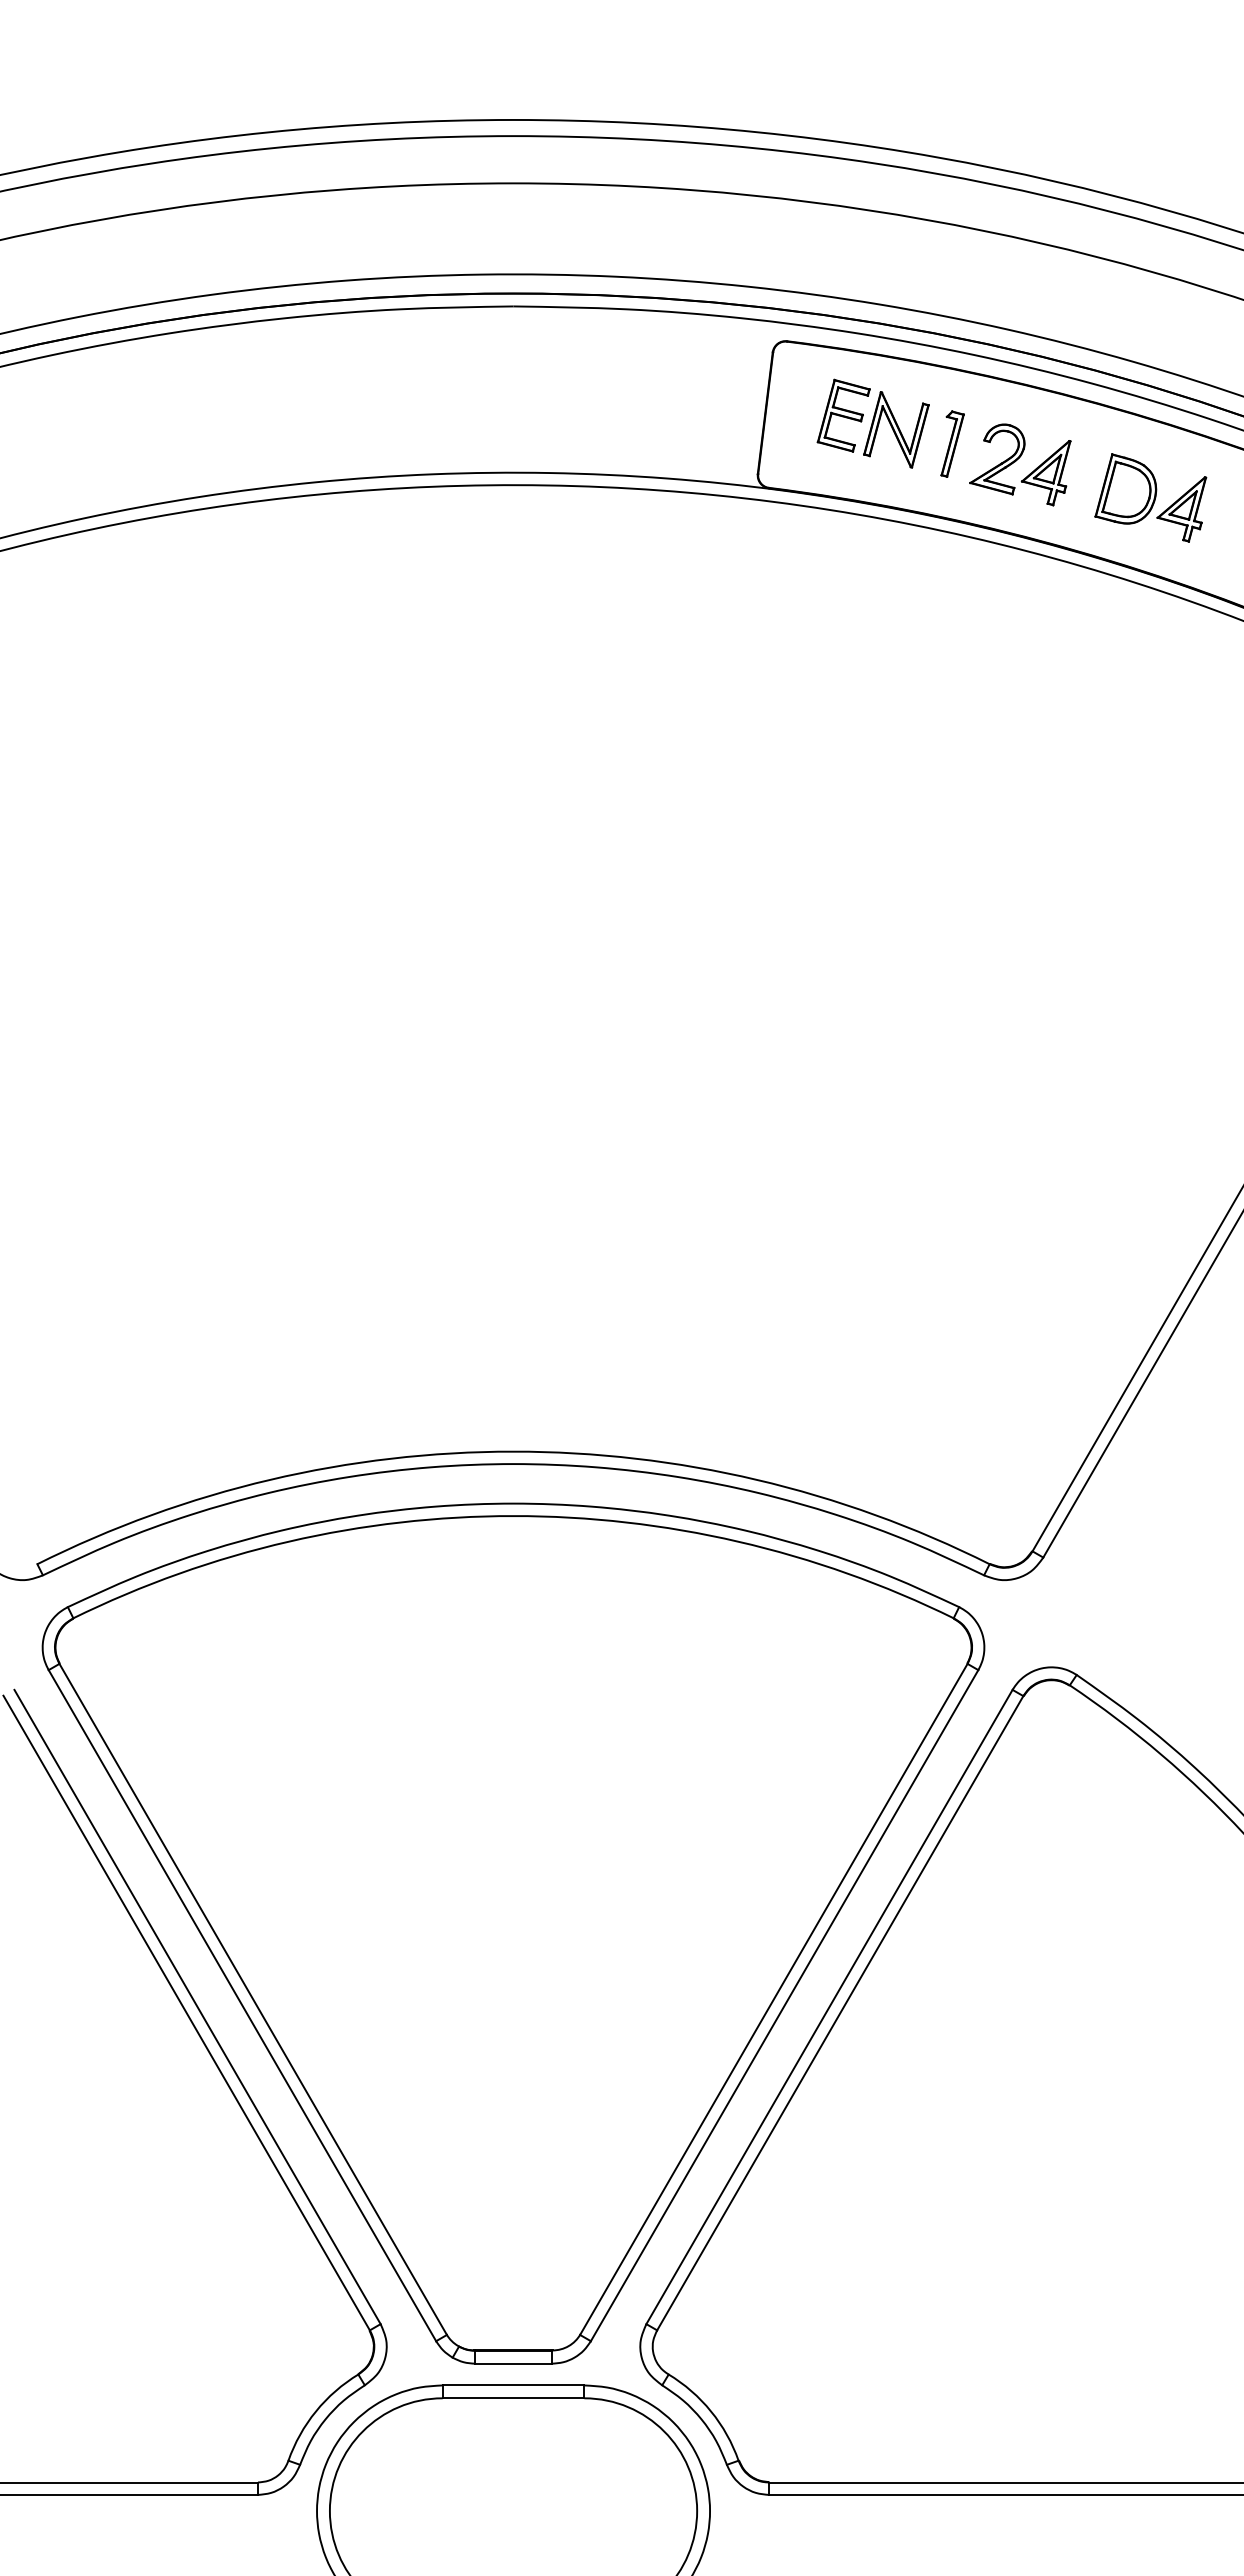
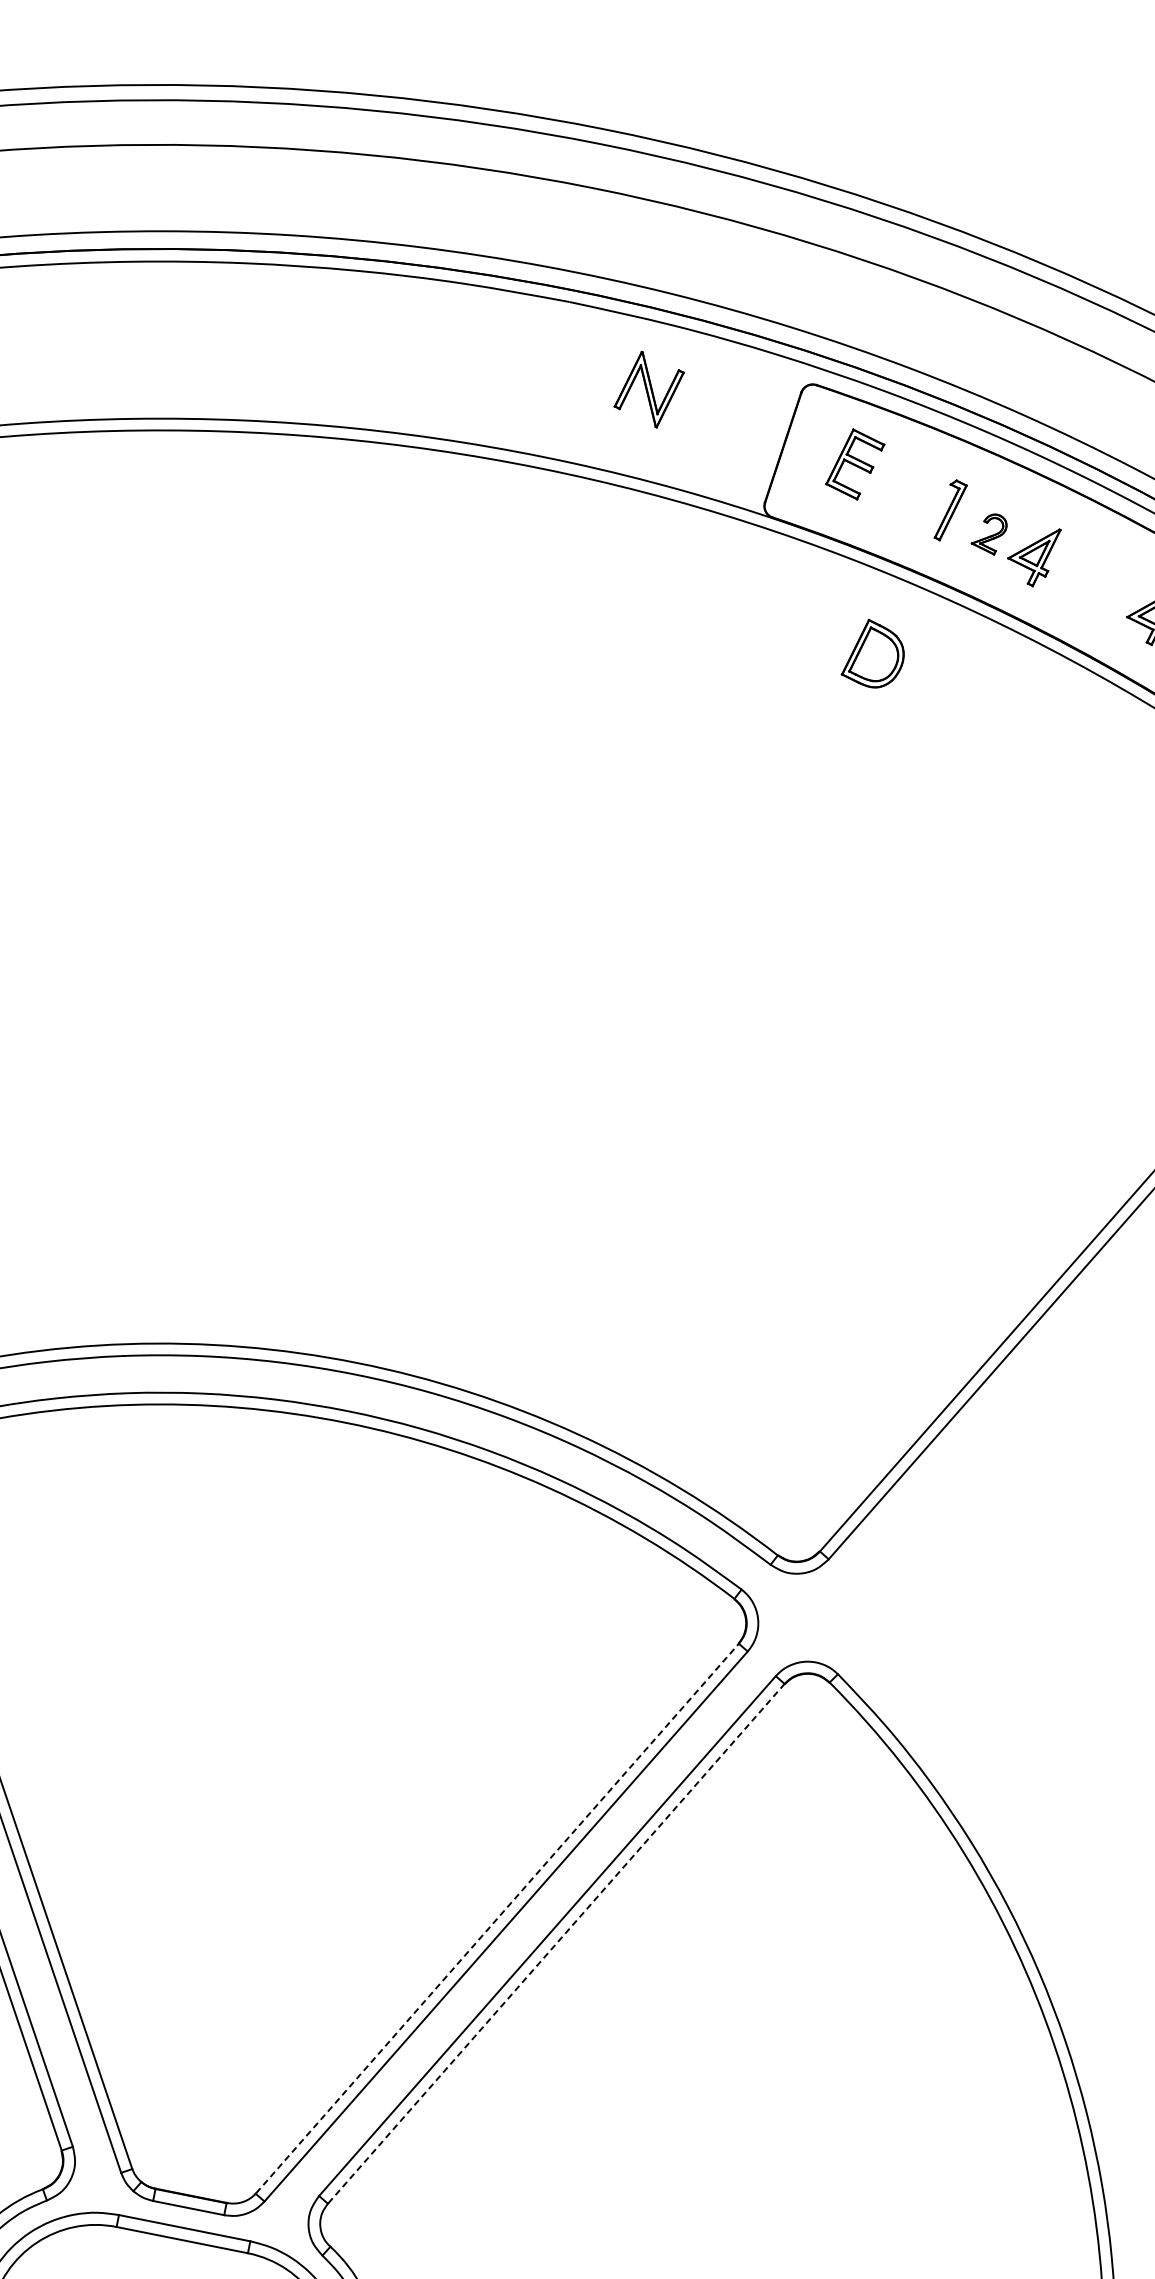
part: (896, 429) -> (649, 389), moved
part: (997, 459) -> (989, 533), size x0.6
part: (1125, 488) -> (874, 654), moved
line: (774, 1998) -> (498, 1918), solid -> dashed
line: (840, 2013) -> (556, 1944), solid -> dashed

